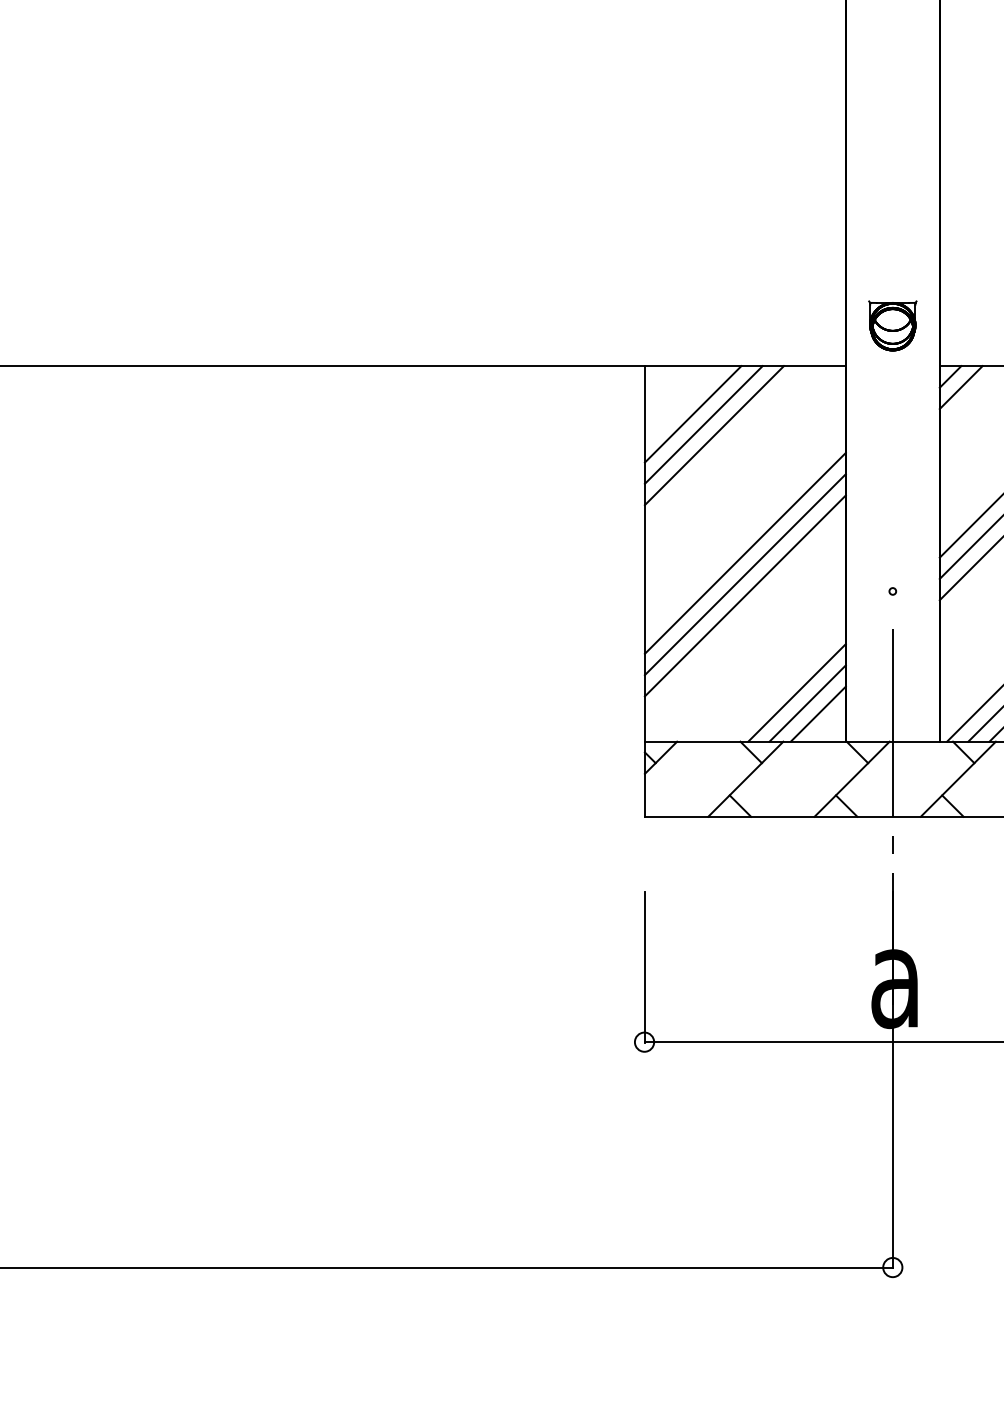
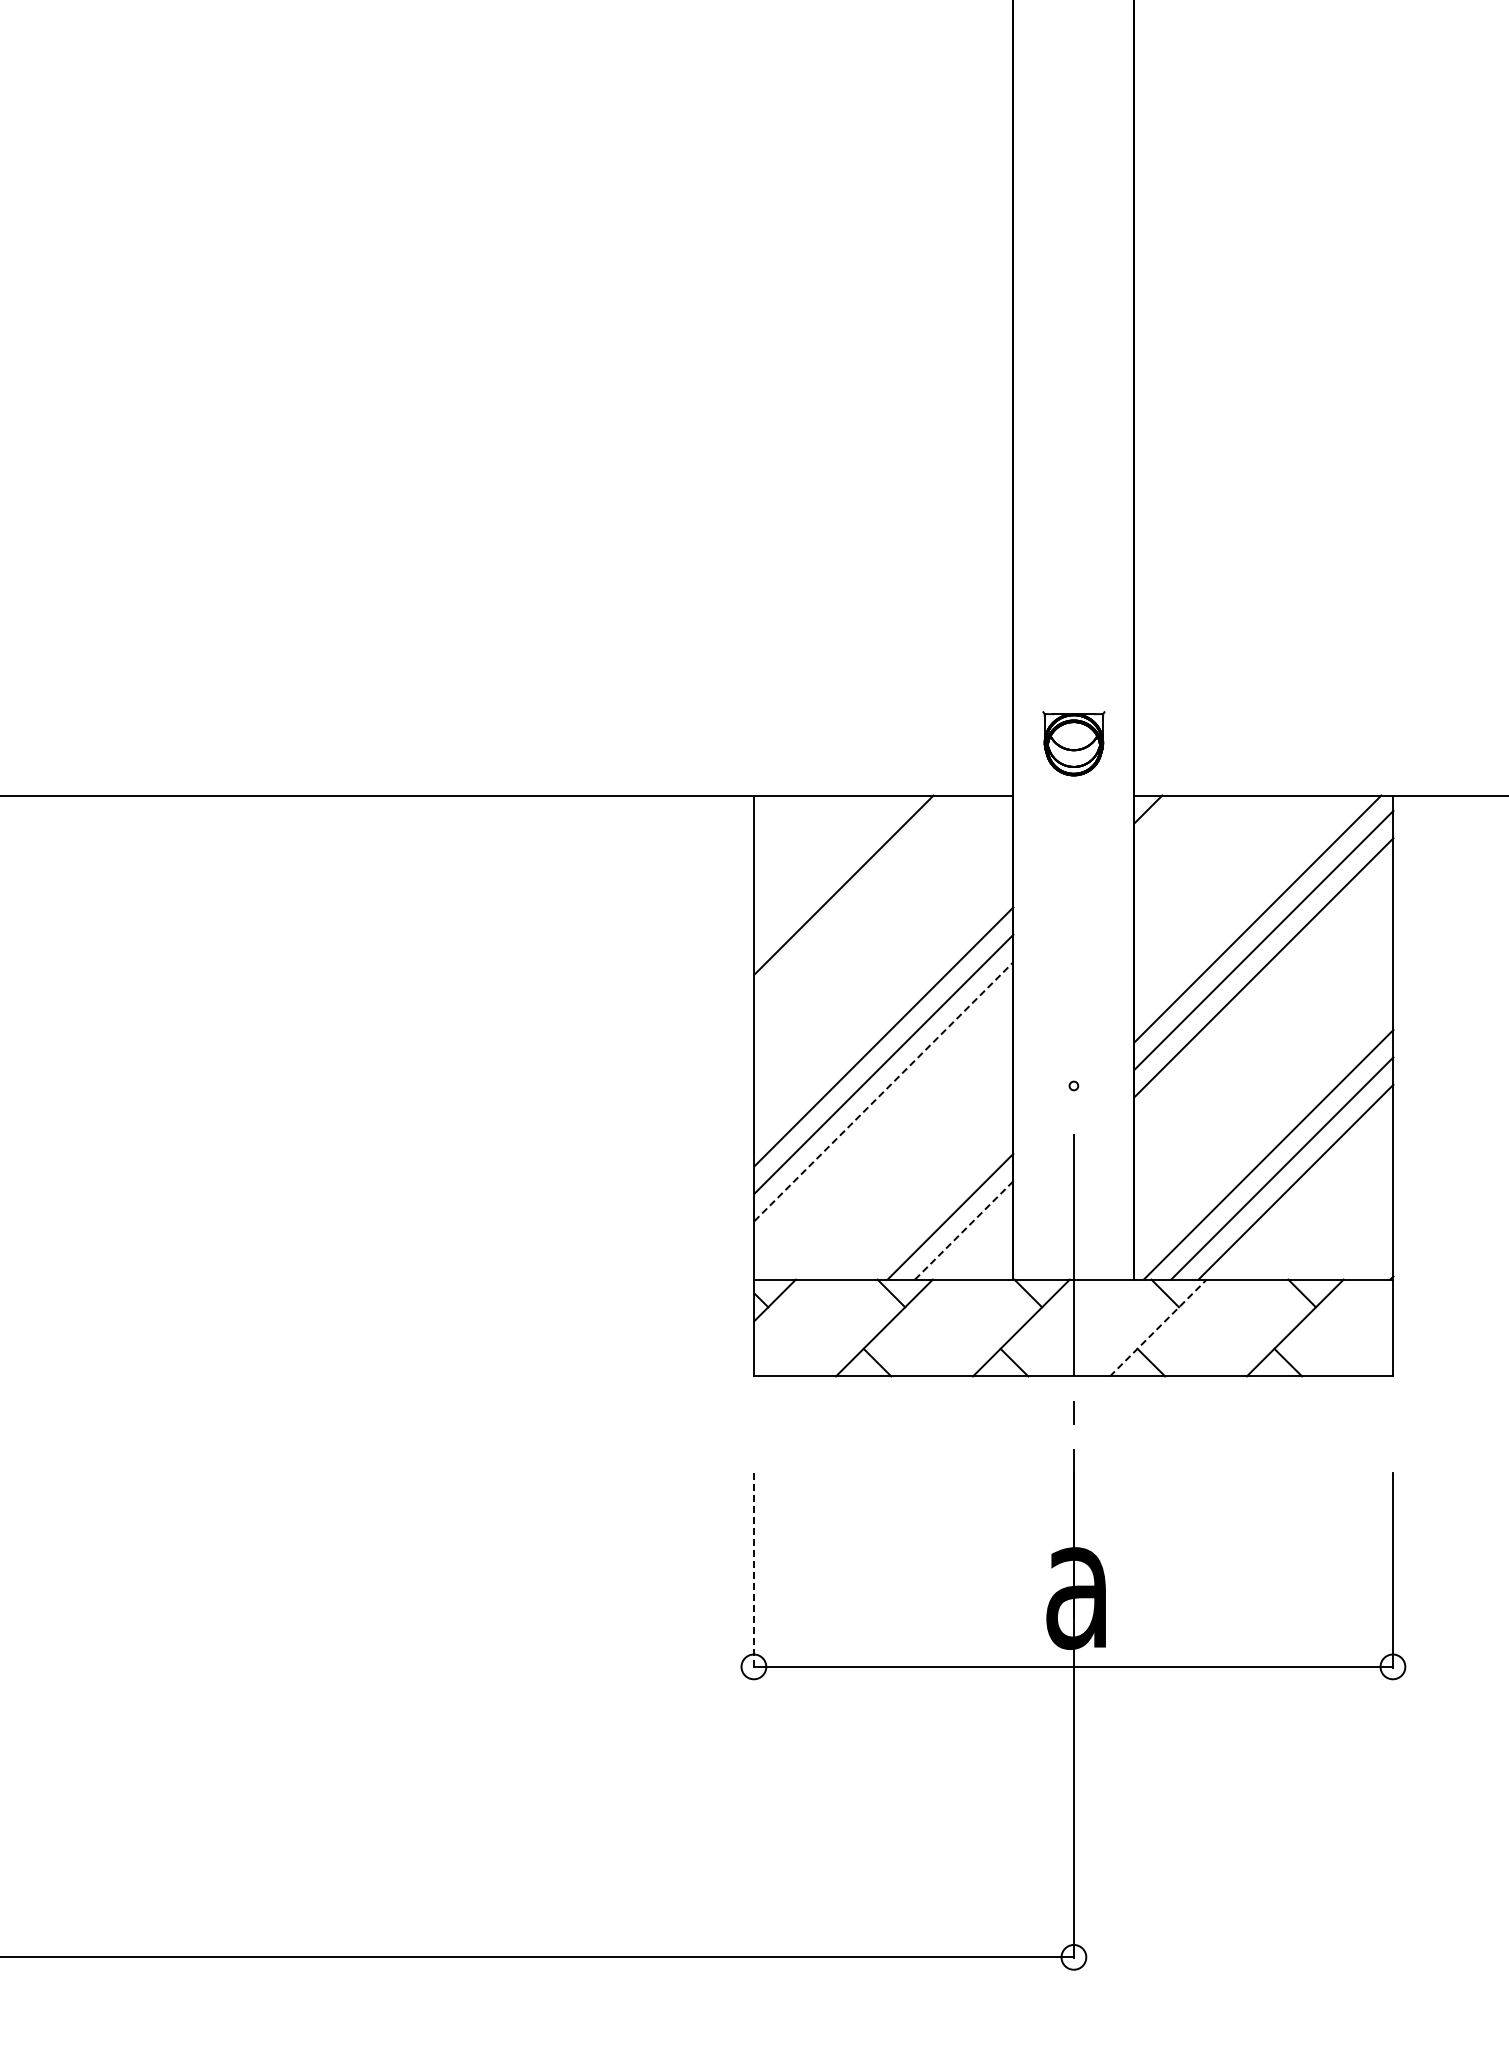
line: (960, 387) -> (1161, 822), removed
line: (693, 414) -> (816, 857), removed
line: (703, 425) -> (830, 871), removed
line: (745, 595) -> (884, 1091), solid -> dashed
line: (807, 703) -> (964, 1230), solid -> dashed
line: (818, 713) -> (977, 1243), removed
line: (958, 778) -> (1158, 1327), solid -> dashed
line: (644, 968) -> (753, 1571), solid -> dashed

